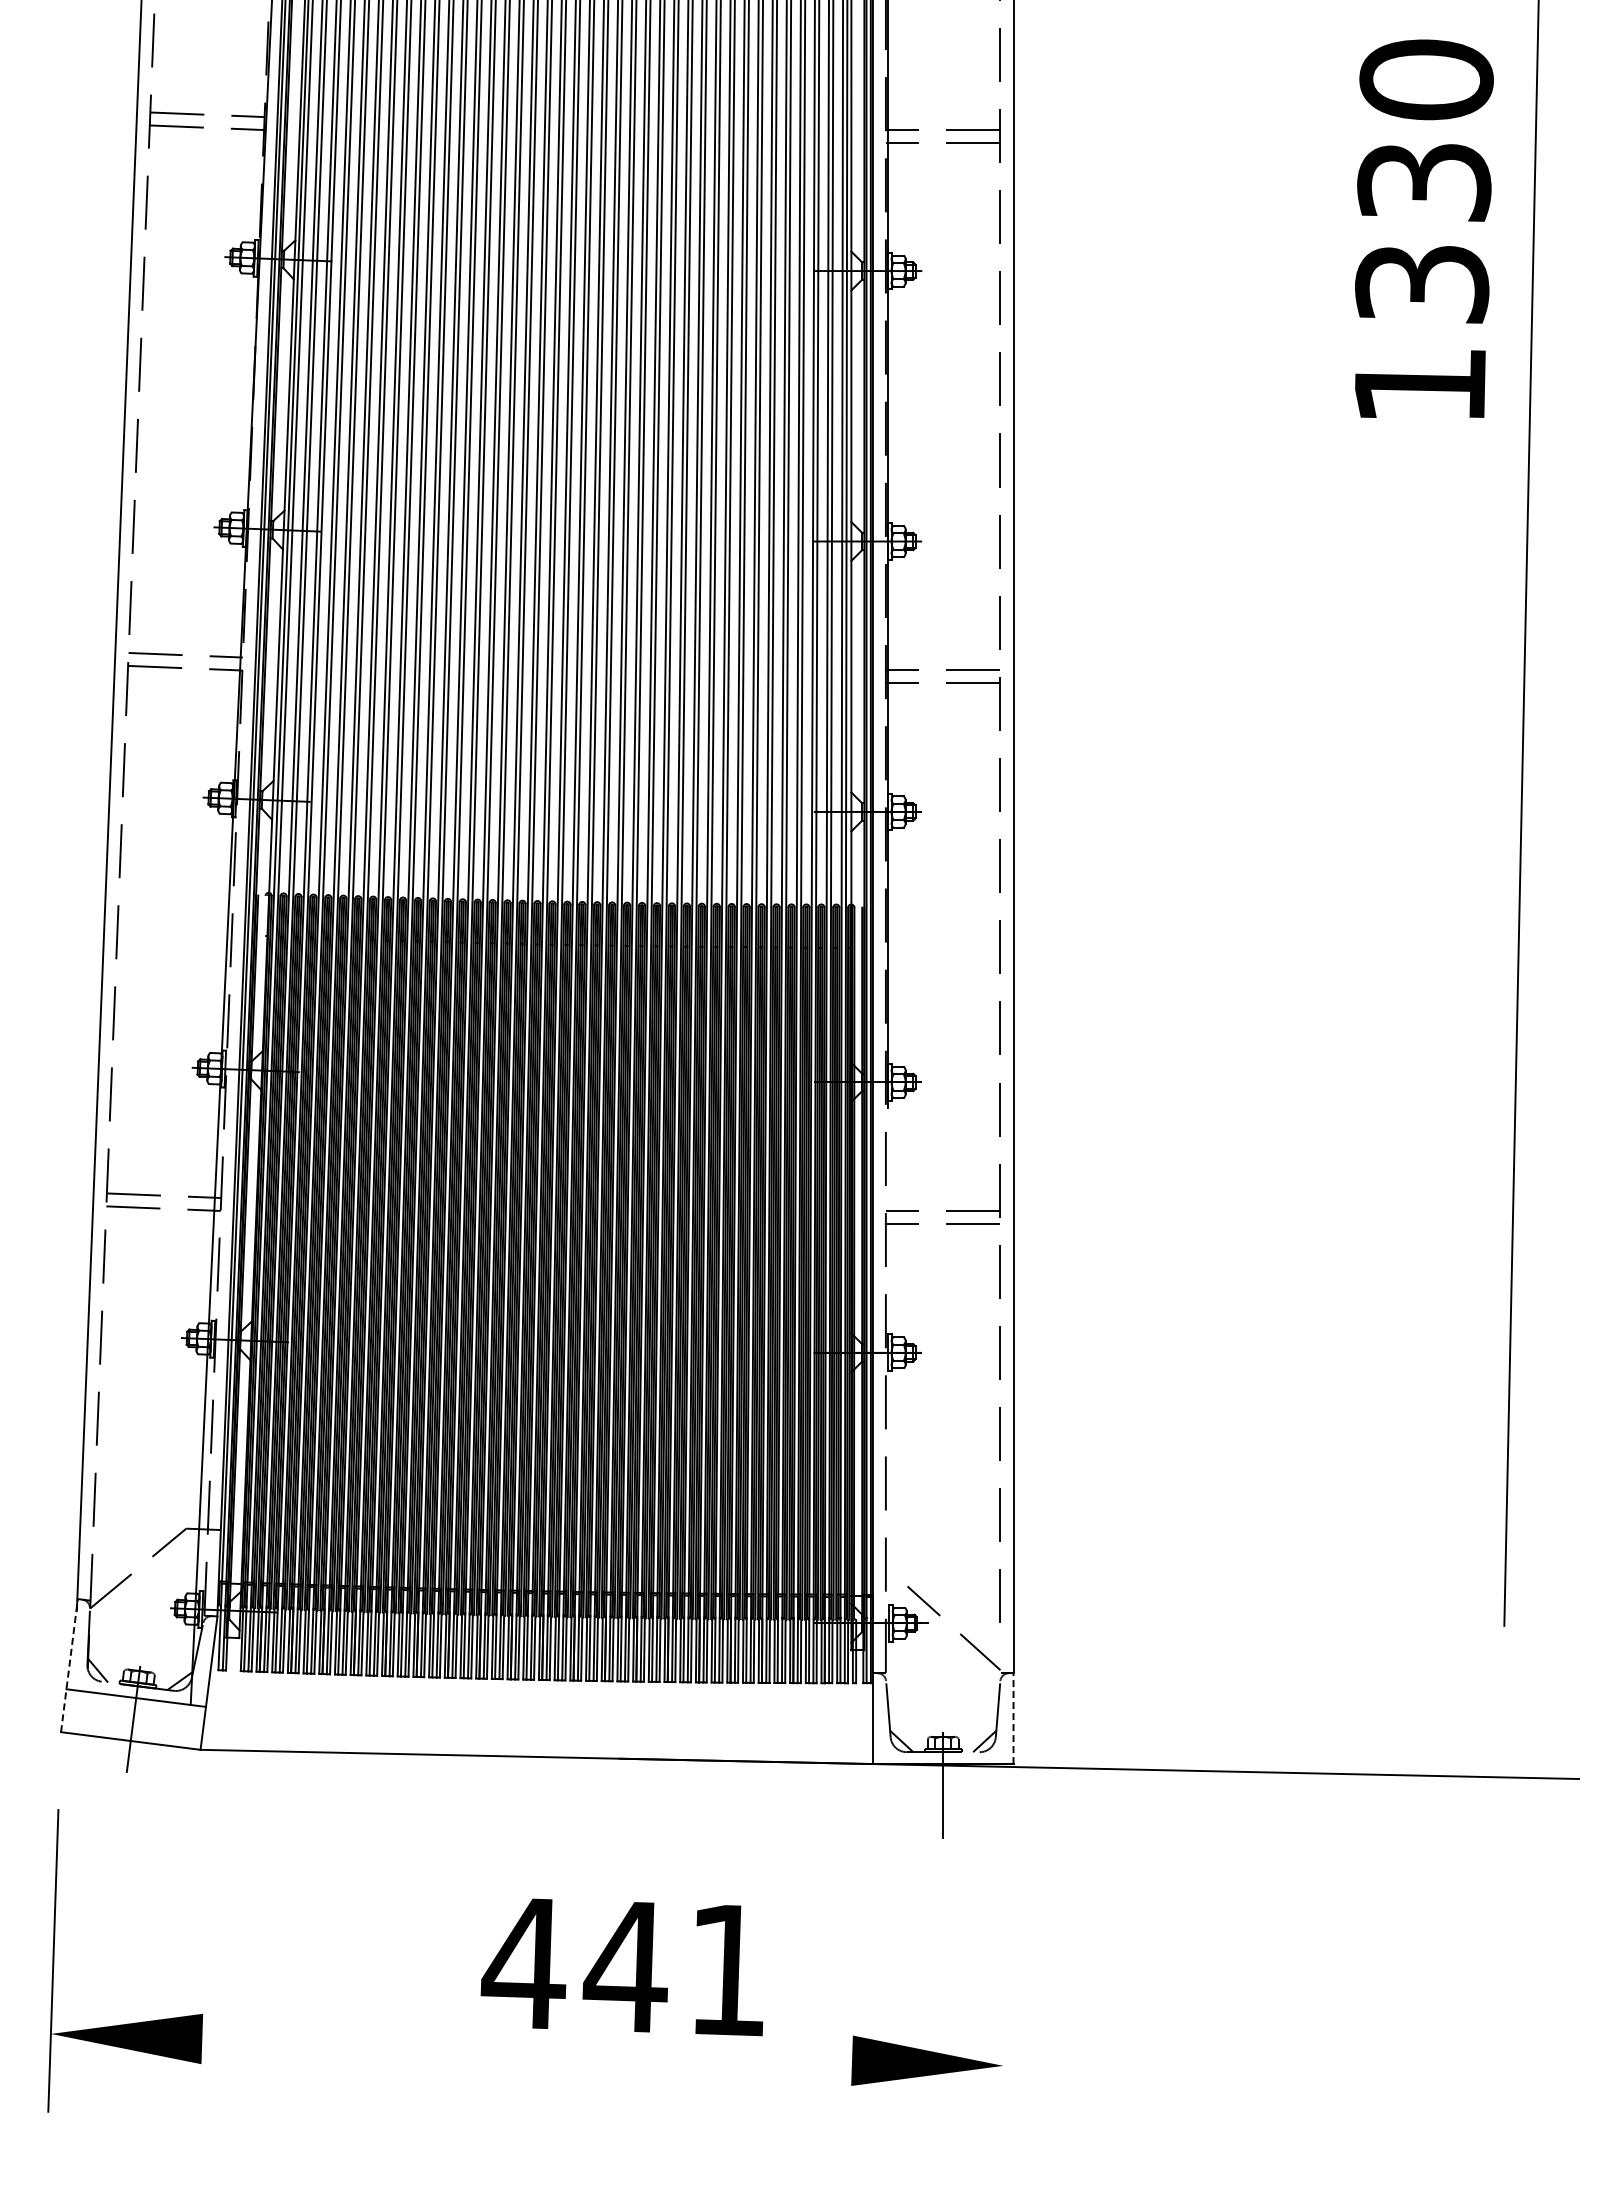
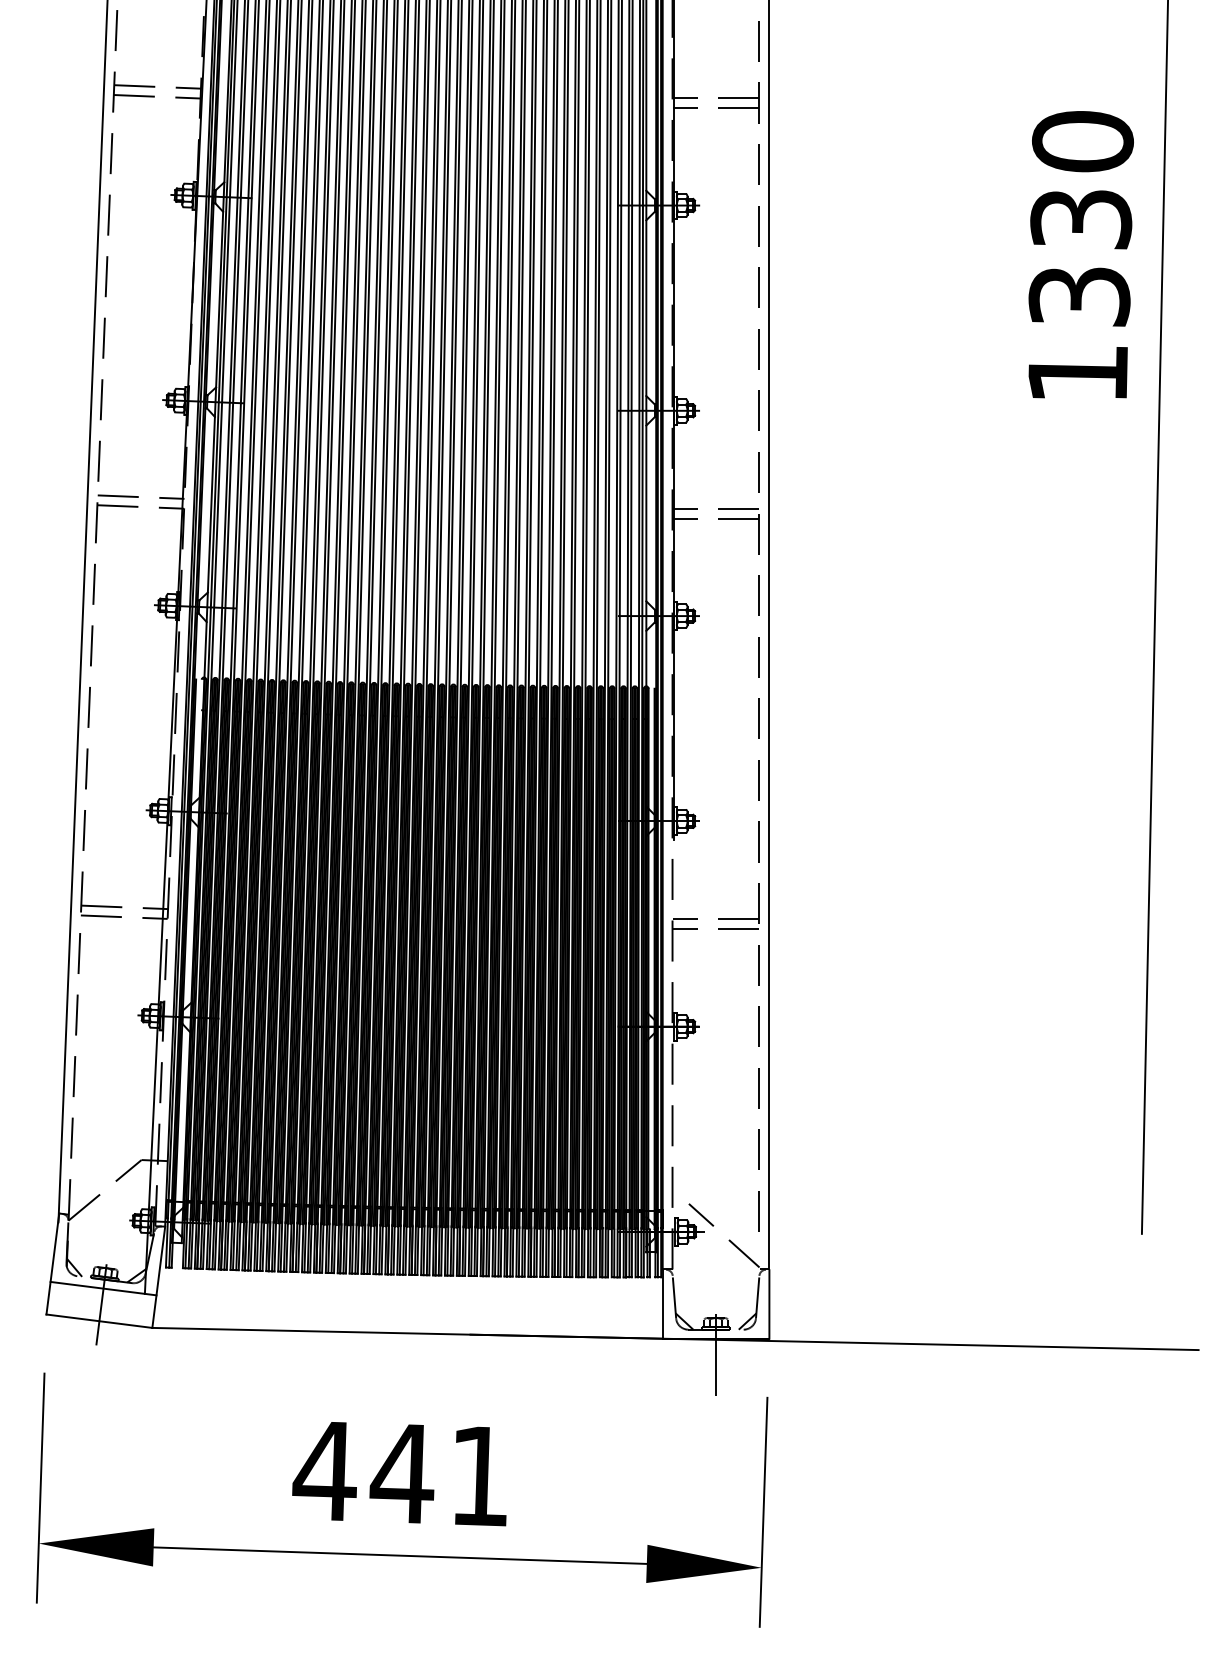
text: (1424, 228) -> (1081, 254), moved
line: (69, 1665) -> (52, 1263), dashed -> solid
line: (1013, 1718) -> (769, 1304), dashed -> solid
text: (621, 1967) -> (398, 1474), moved
line: (1005, 1992) -> (763, 1512), added
line: (527, 2049) -> (400, 1555), added

